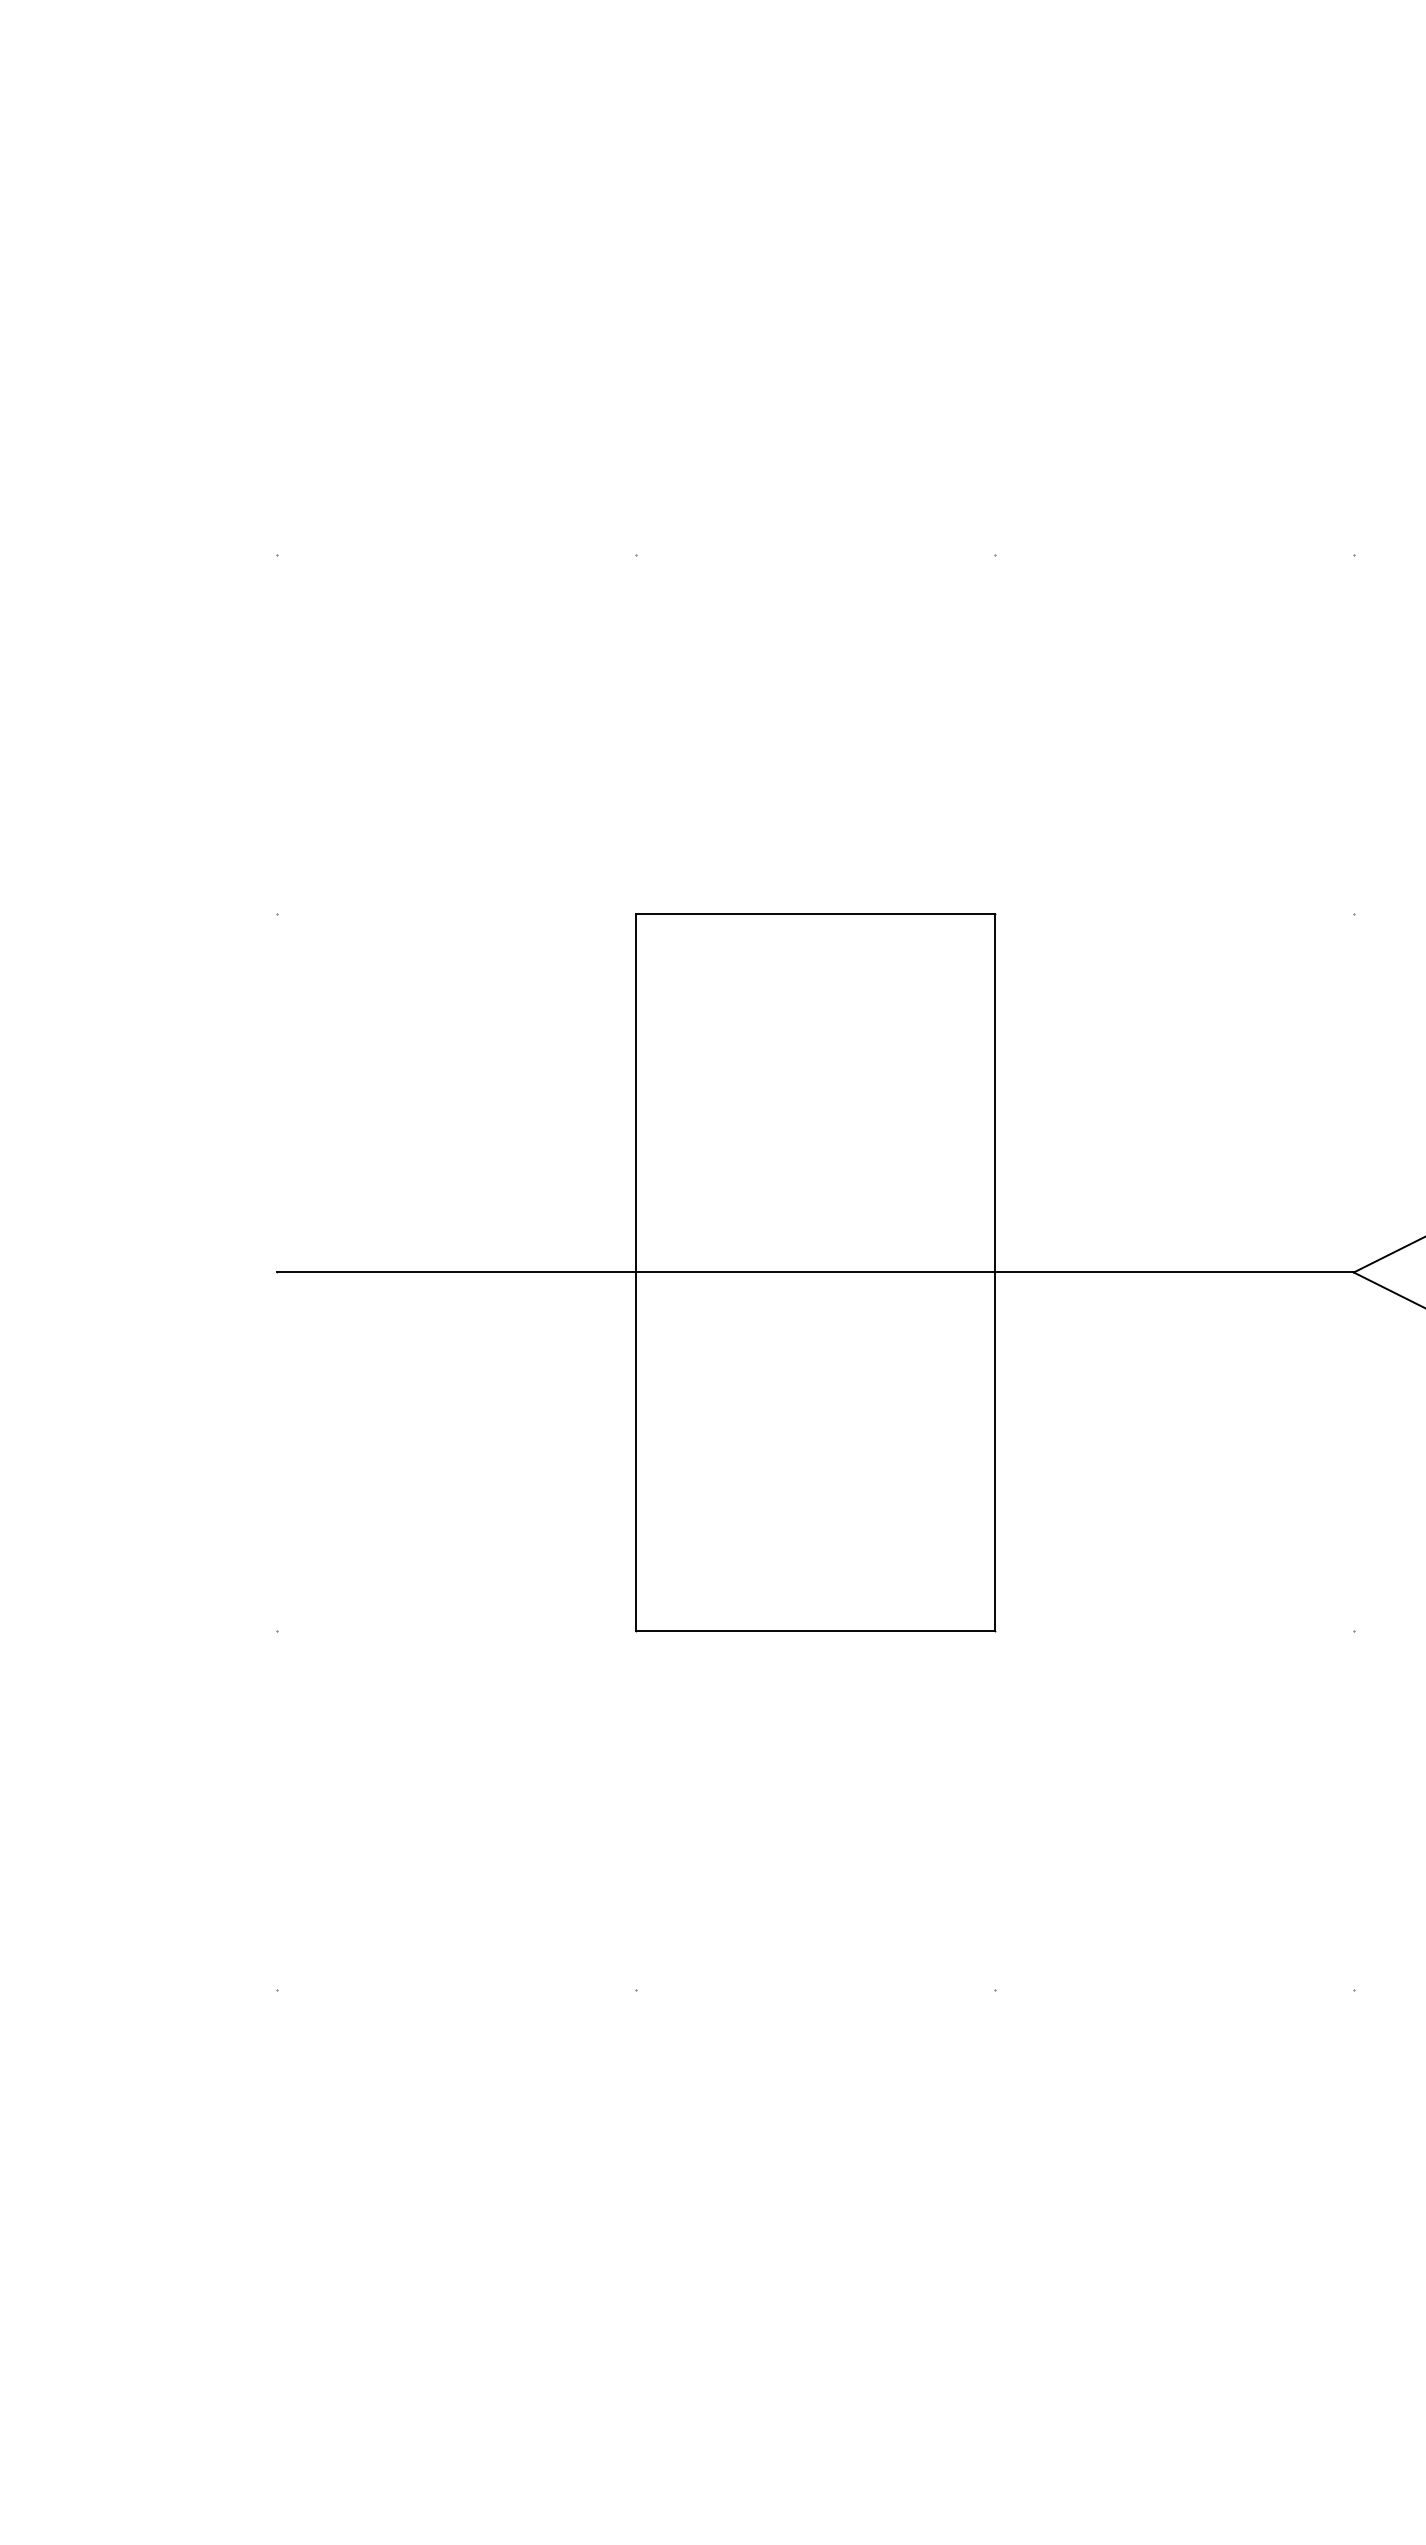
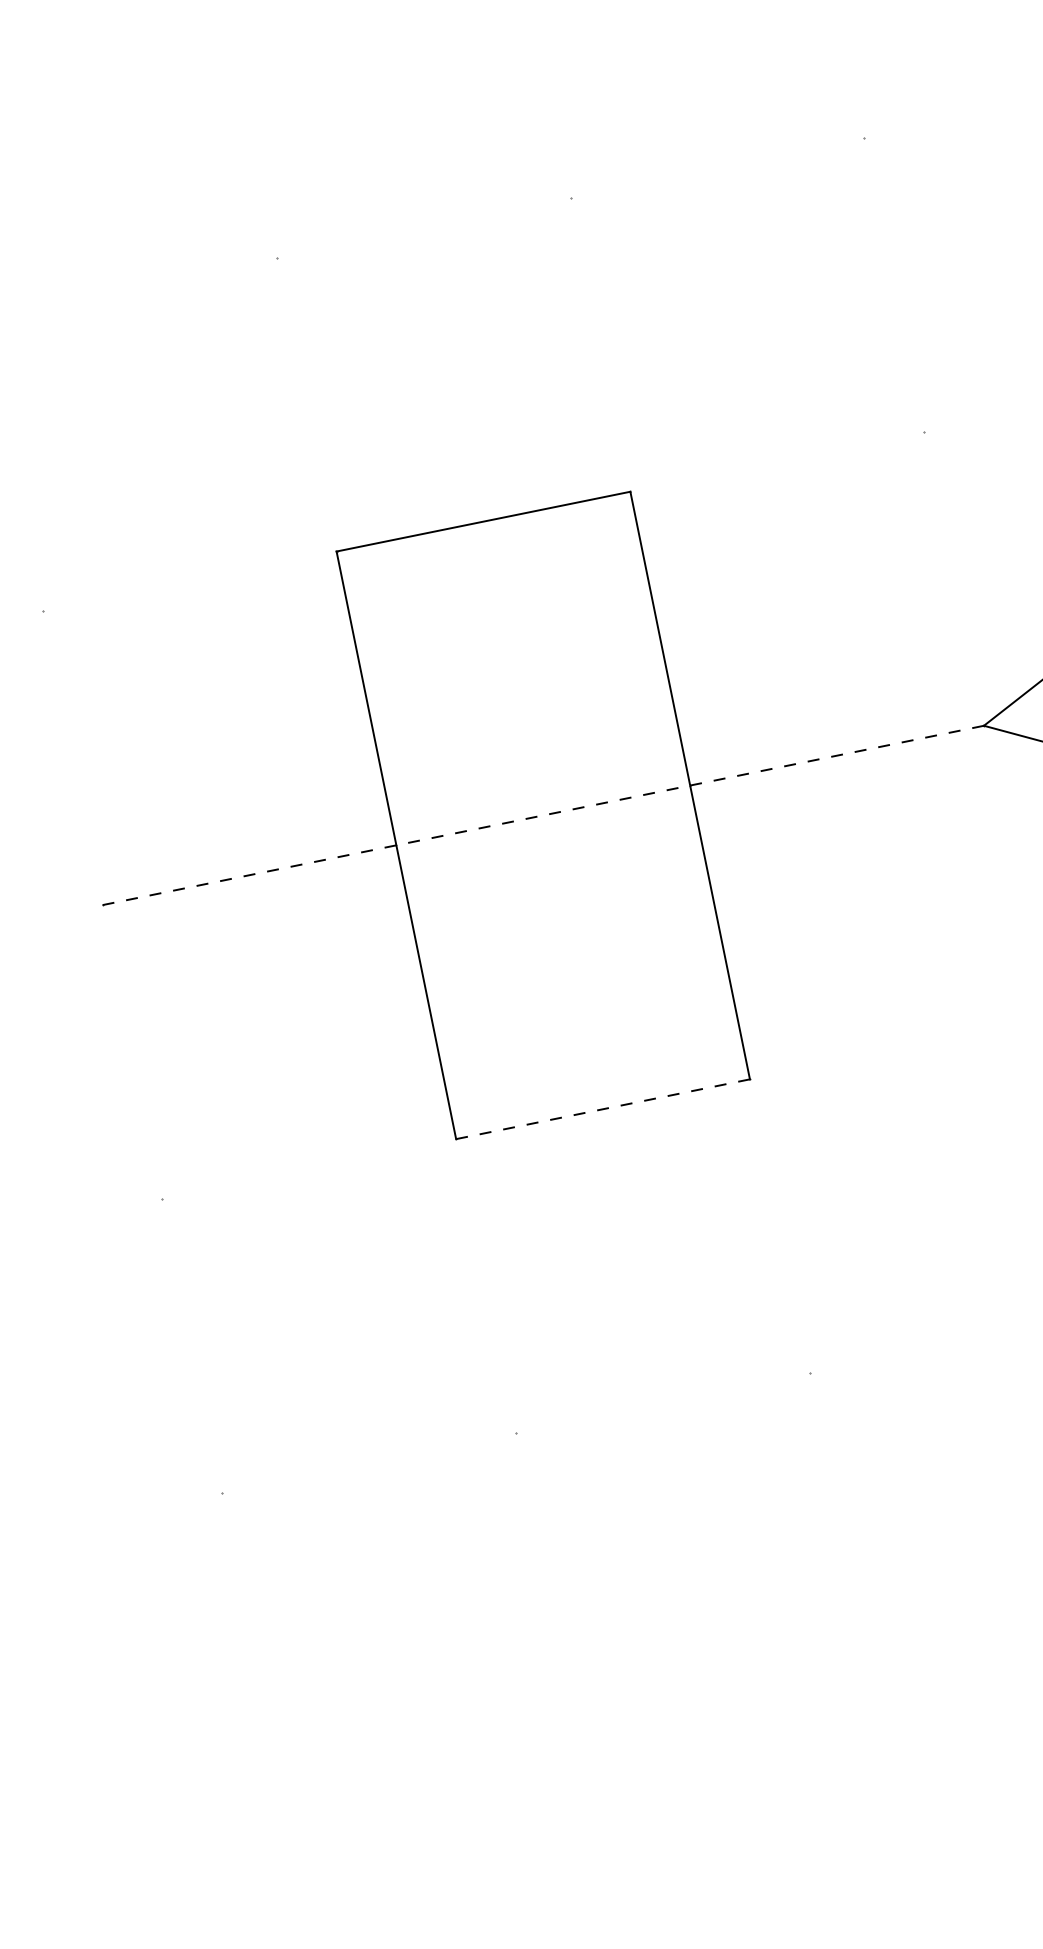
line: (816, 1272) -> (544, 815), solid -> dashed
line: (815, 1631) -> (603, 1109), solid -> dashed

